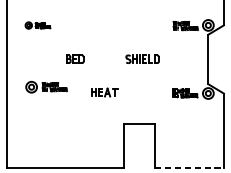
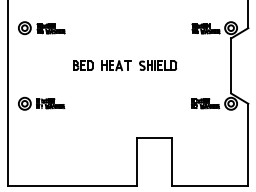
part: (37, 25) -> (41, 28), size x1.67
part: (46, 86) -> (41, 103), moved
part: (105, 92) -> (116, 65), moved
line: (189, 167) -> (210, 186), dashed -> solid

